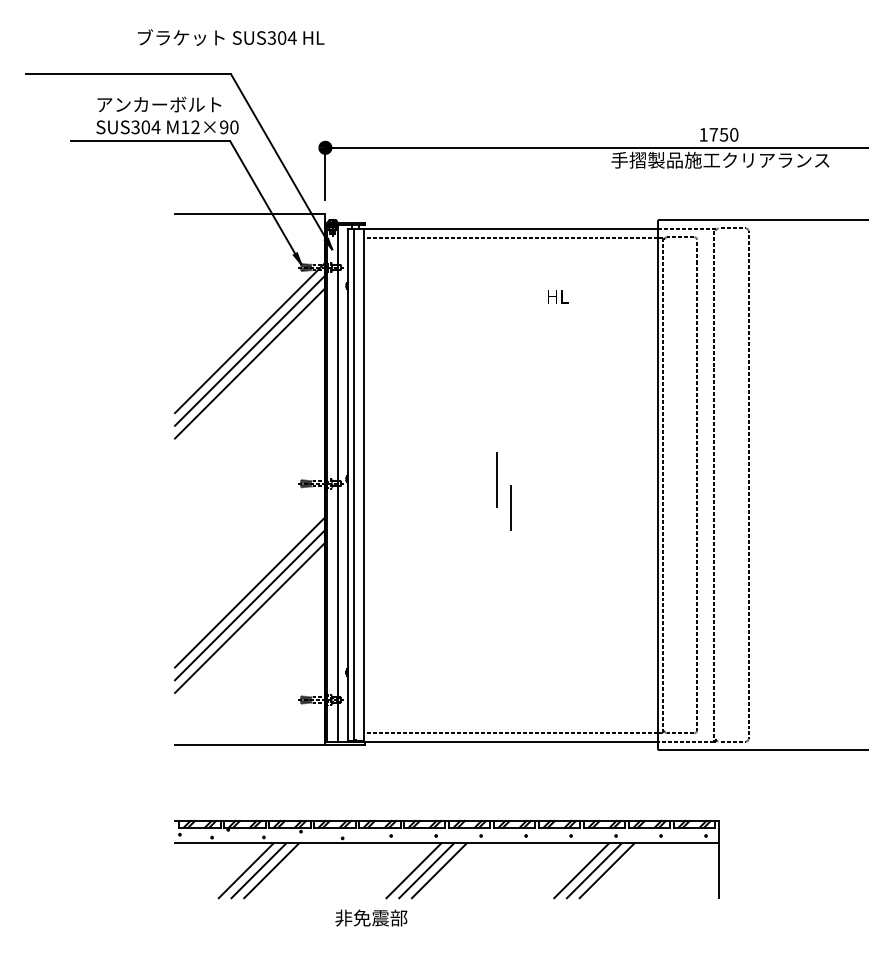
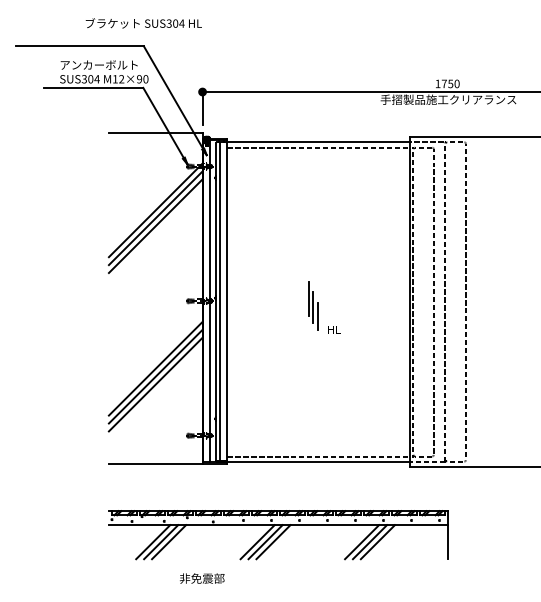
text: (558, 296) -> (334, 329), moved
line: (503, 493) -> (313, 307), added
text: (371, 917) -> (202, 578), moved

